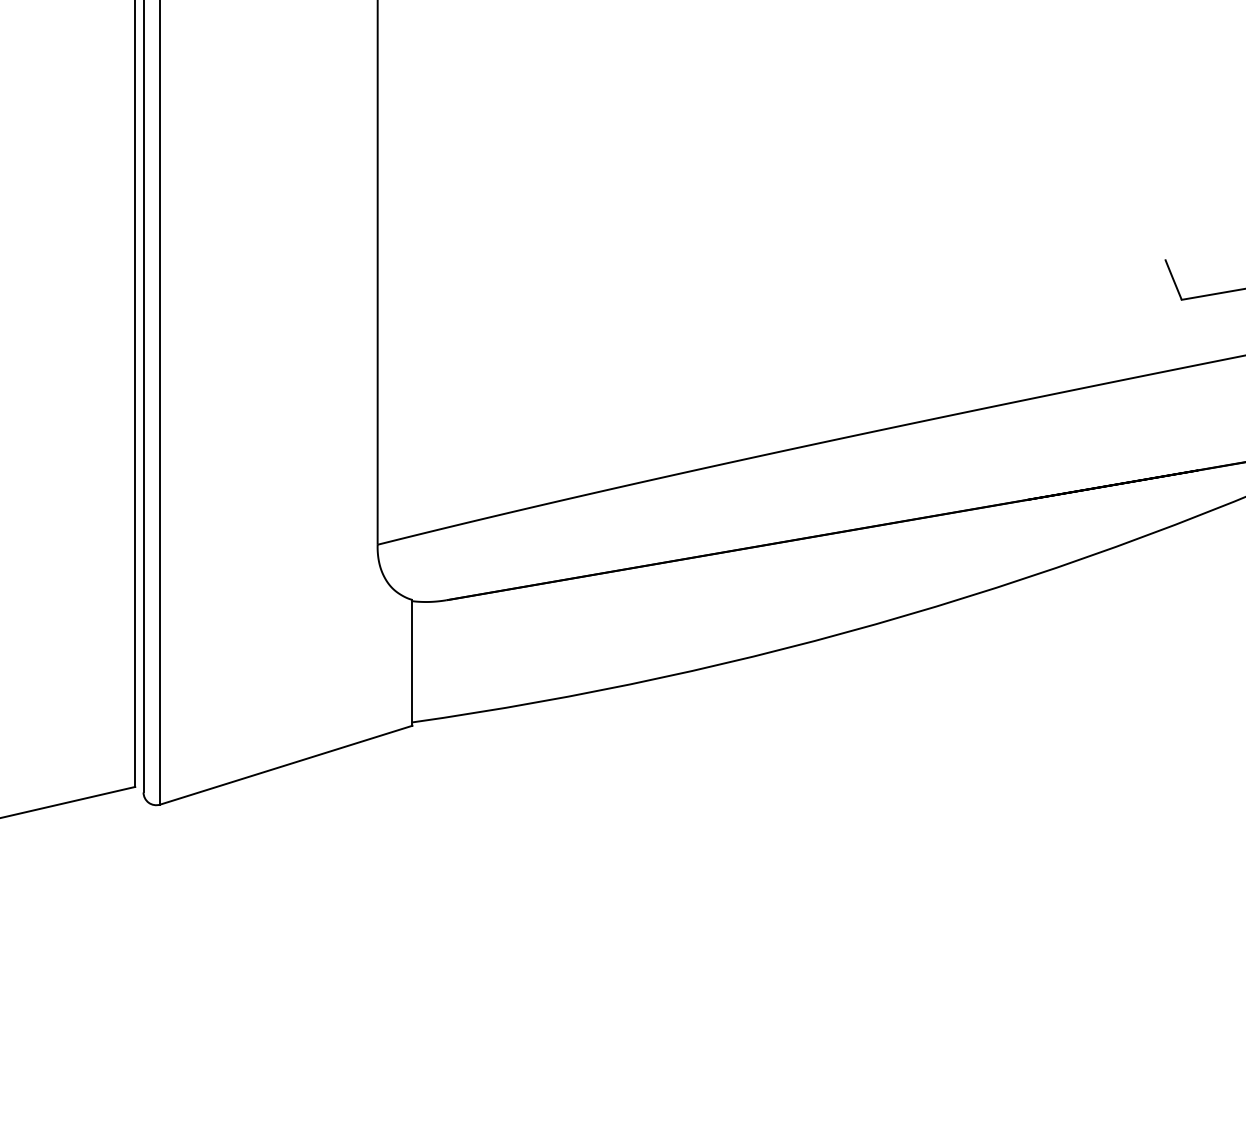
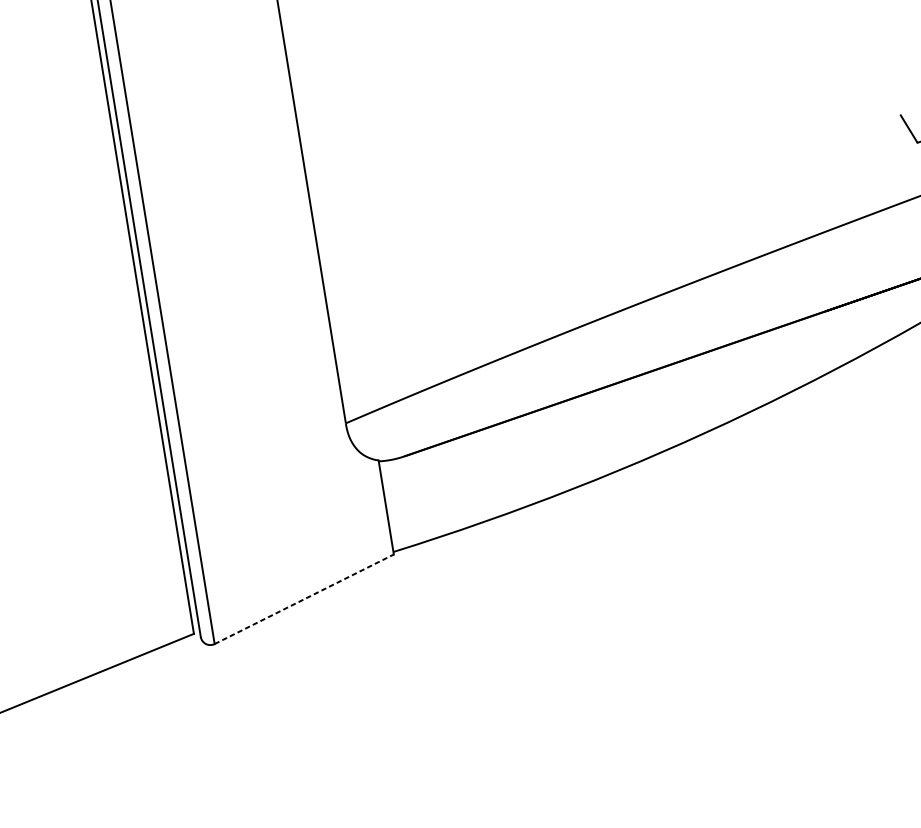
line: (286, 765) -> (304, 599), solid -> dashed

